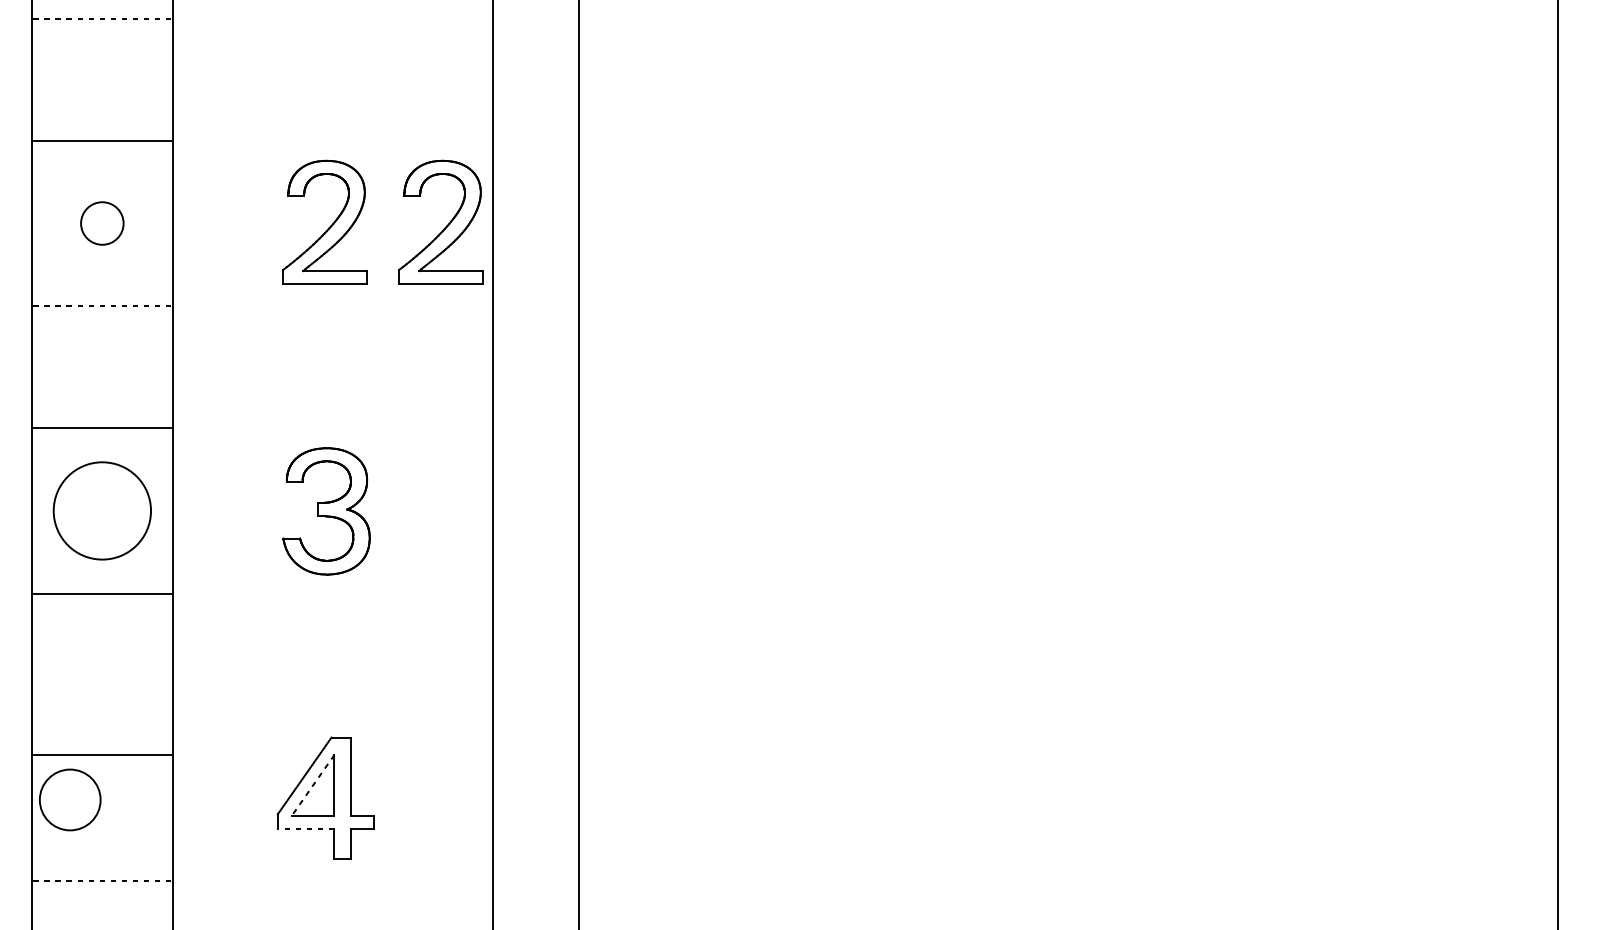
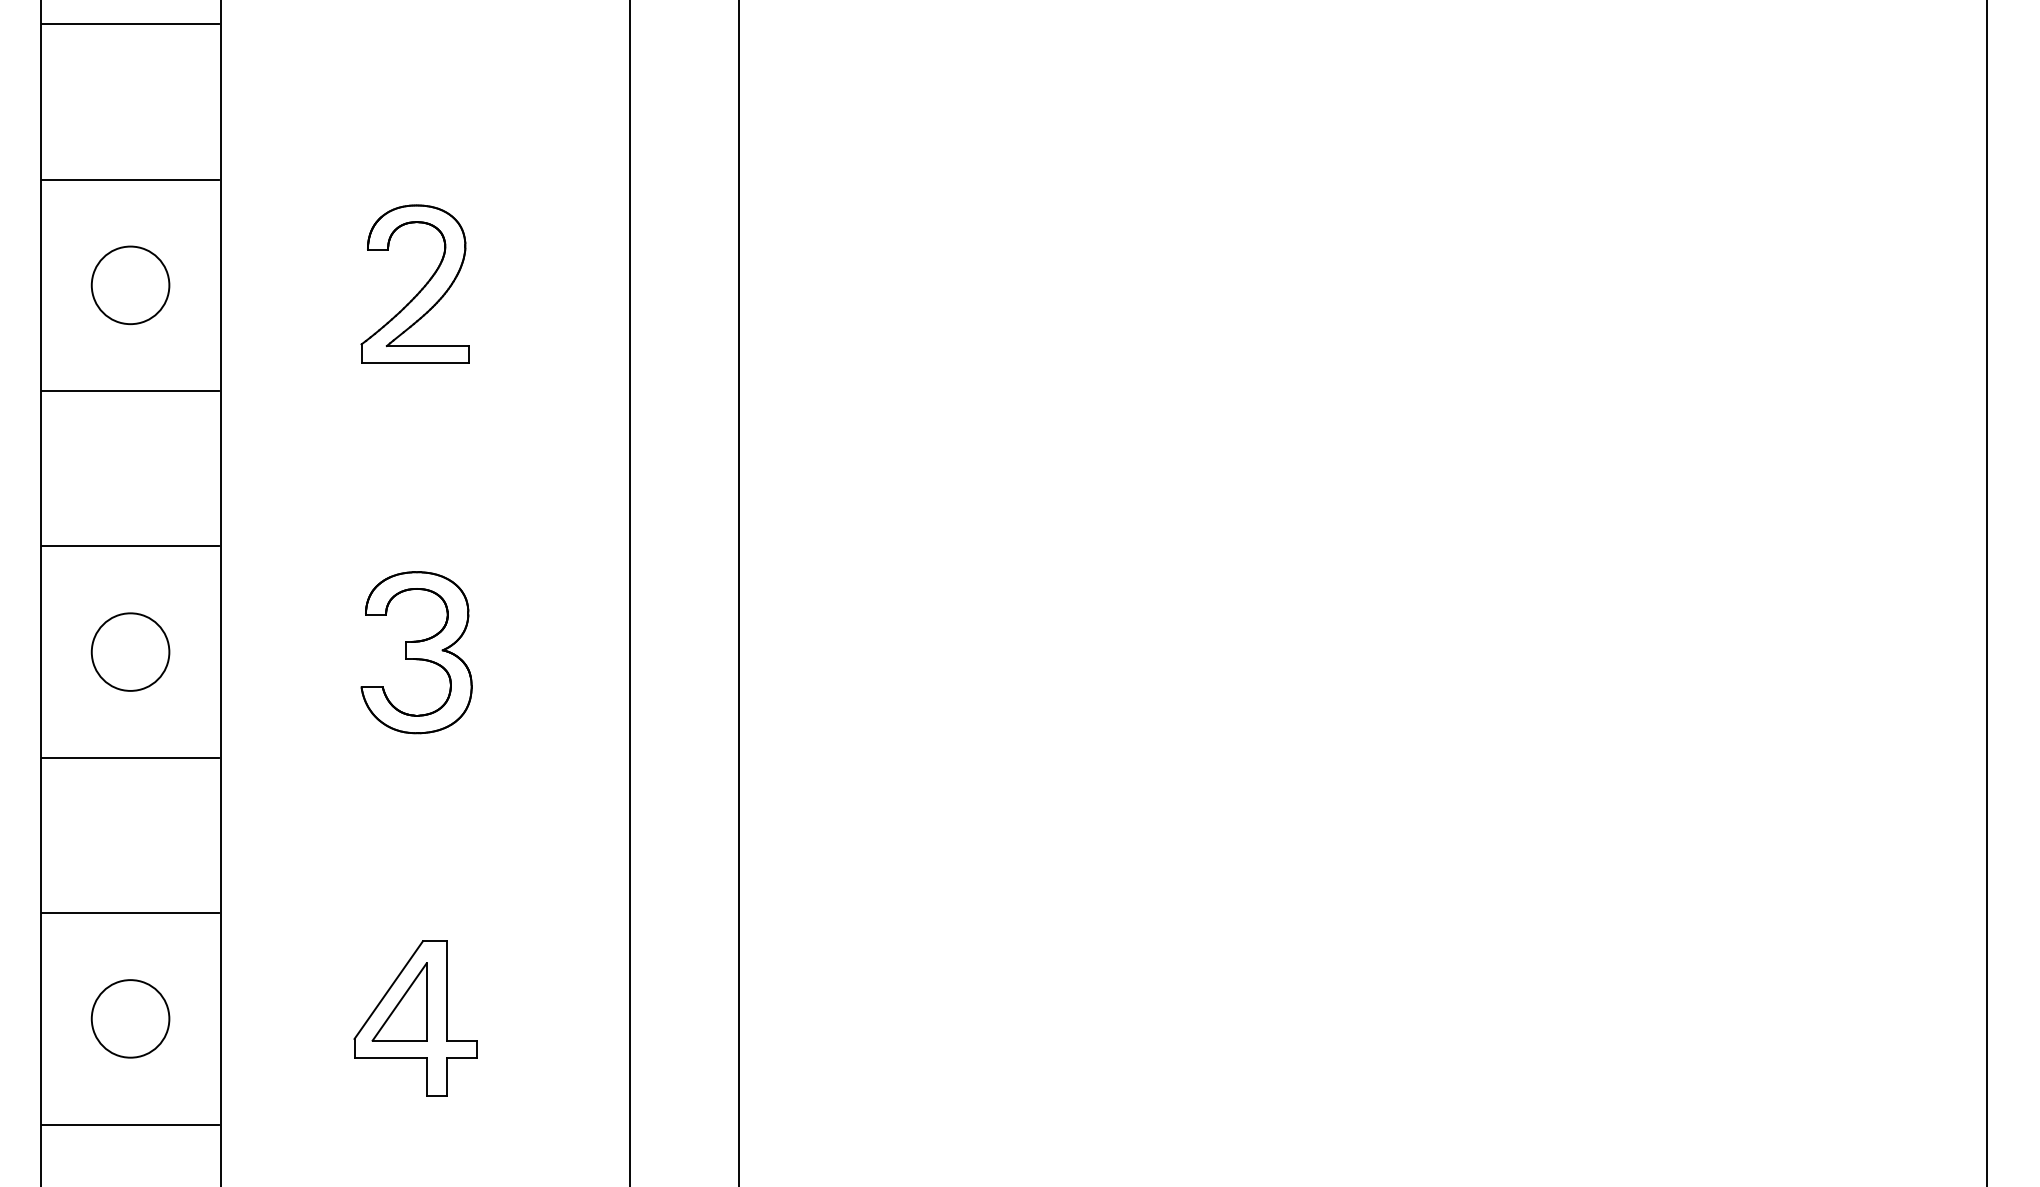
line: (103, 19) -> (131, 24), dashed -> solid
circle: (102, 223) -> (130, 285), size x1.43
part: (445, 226) -> (568, 289), removed
line: (103, 306) -> (131, 391), dashed -> solid
circle: (102, 510) -> (130, 651), size x0.62
line: (102, 755) -> (130, 913), moved
line: (313, 785) -> (399, 1002), dashed -> solid
circle: (70, 799) -> (130, 1018), moved
line: (306, 828) -> (390, 1057), dashed -> solid
line: (103, 881) -> (131, 1124), dashed -> solid

